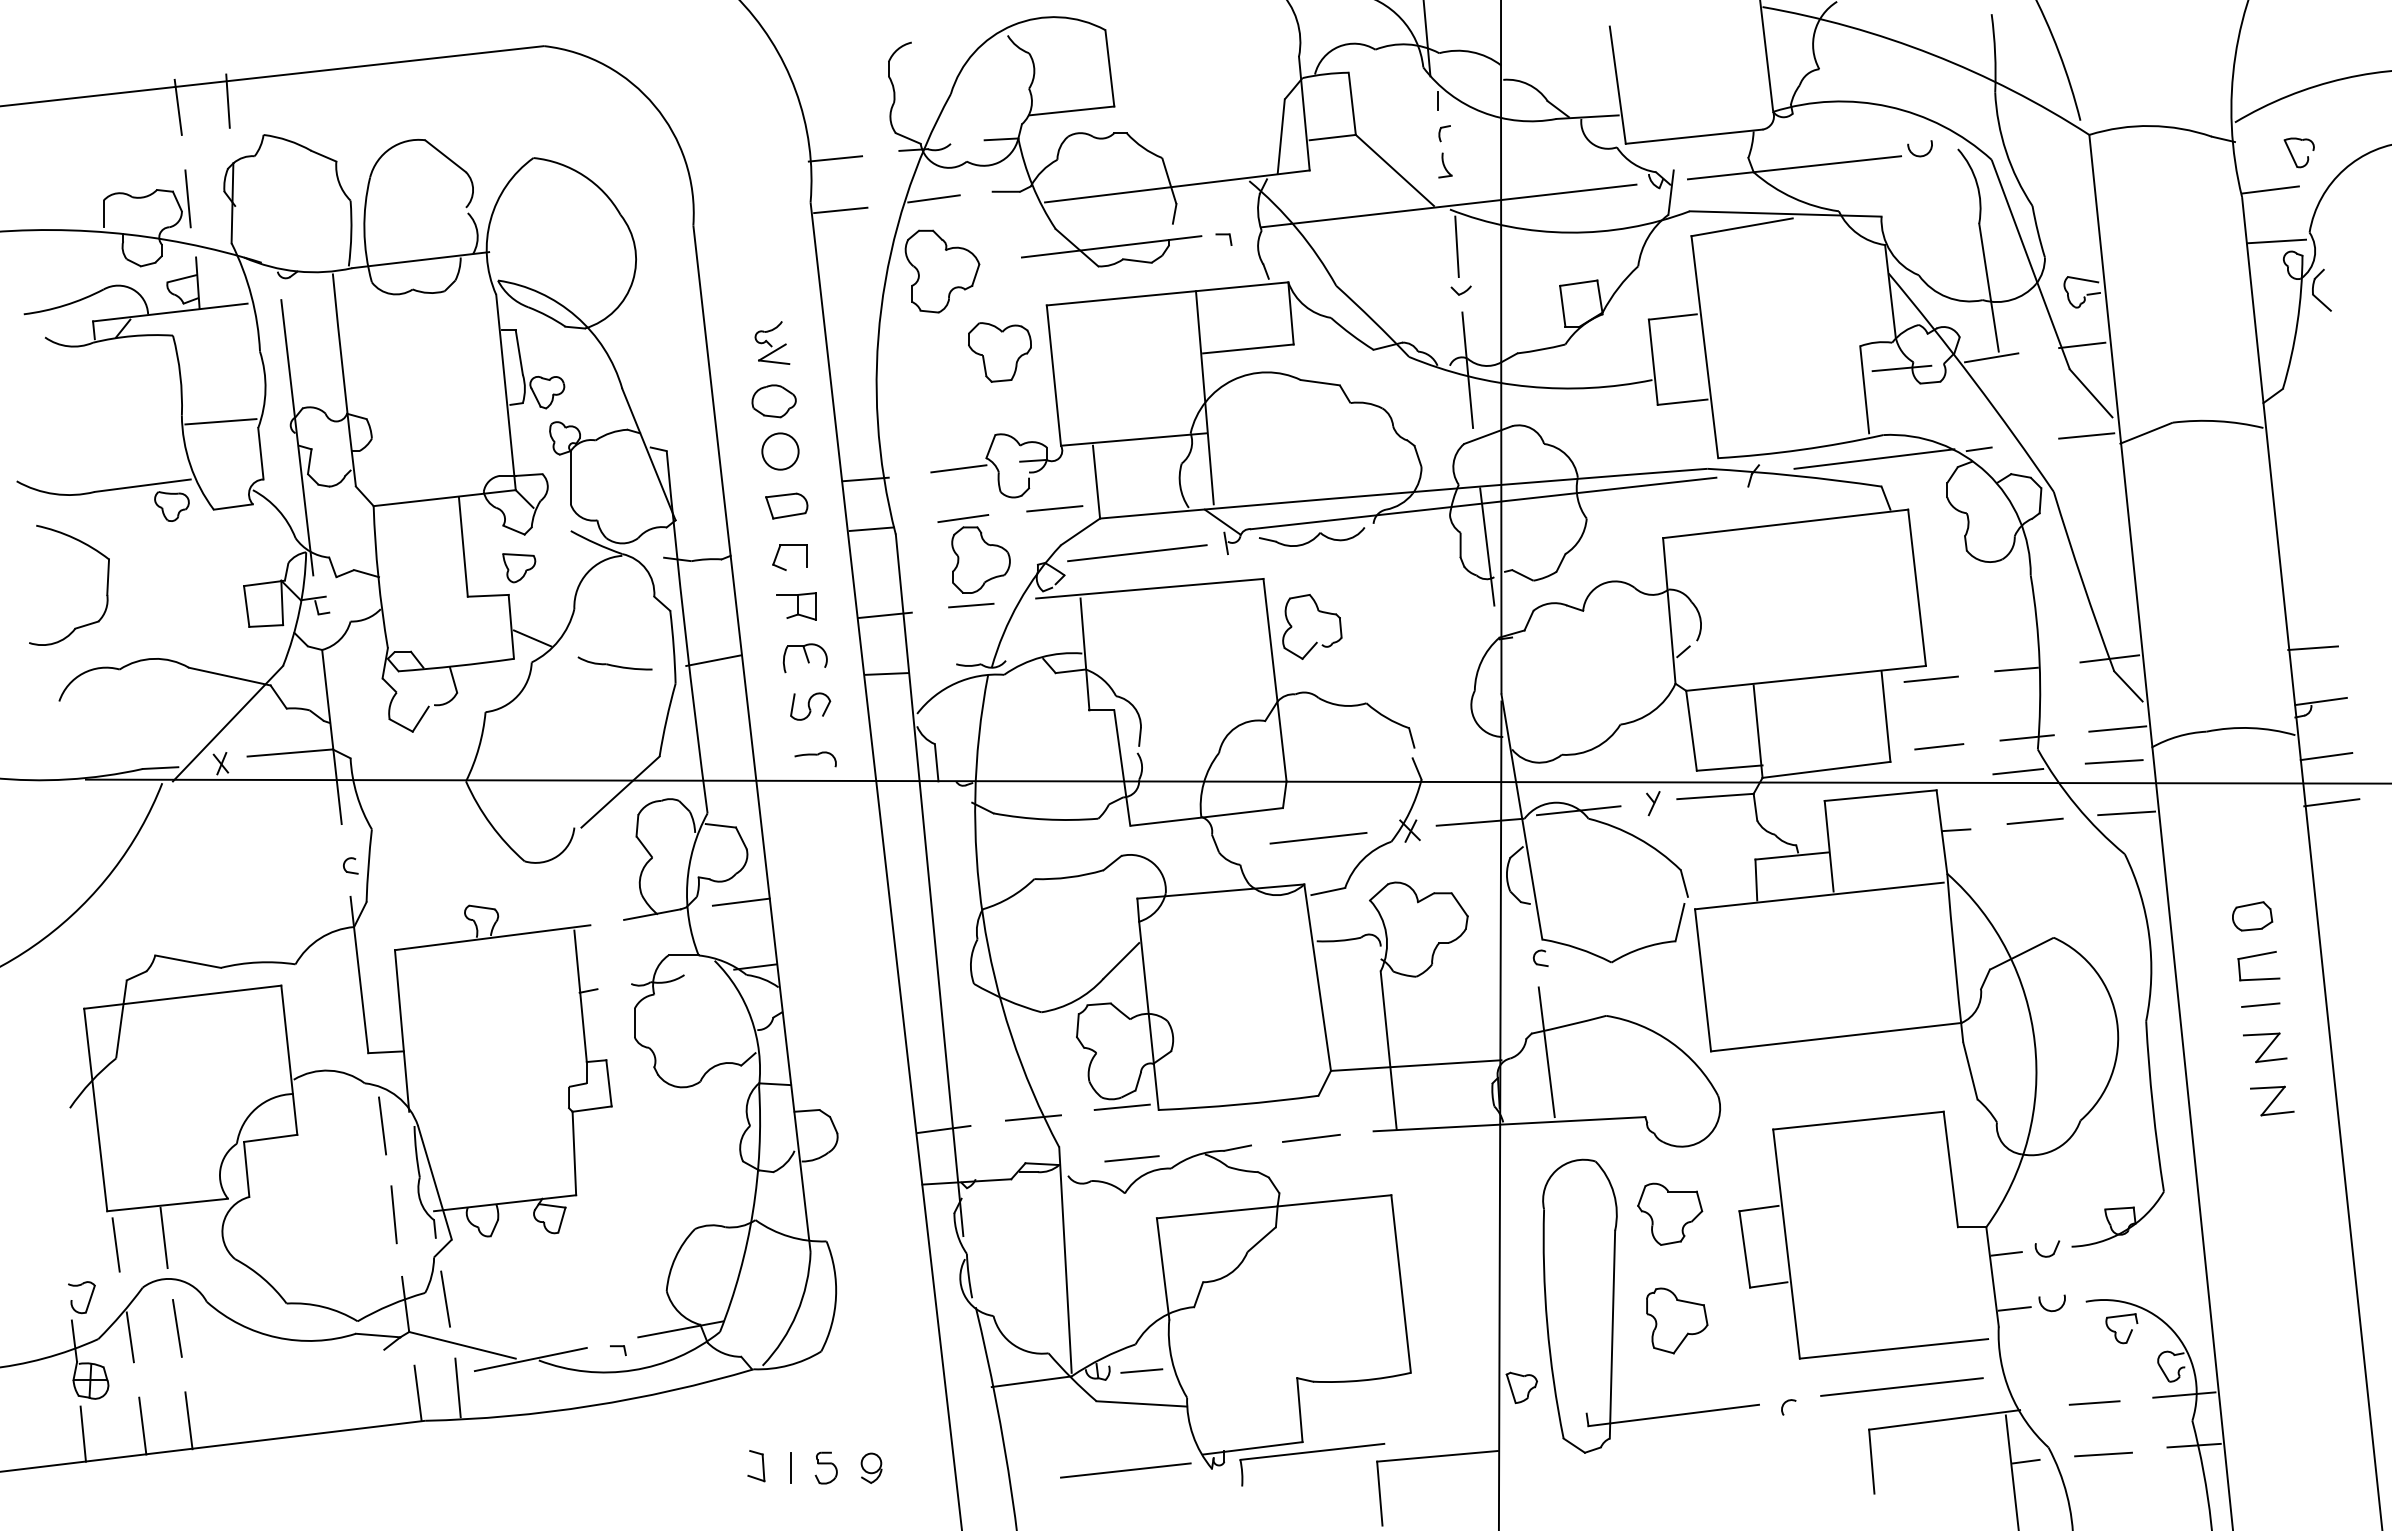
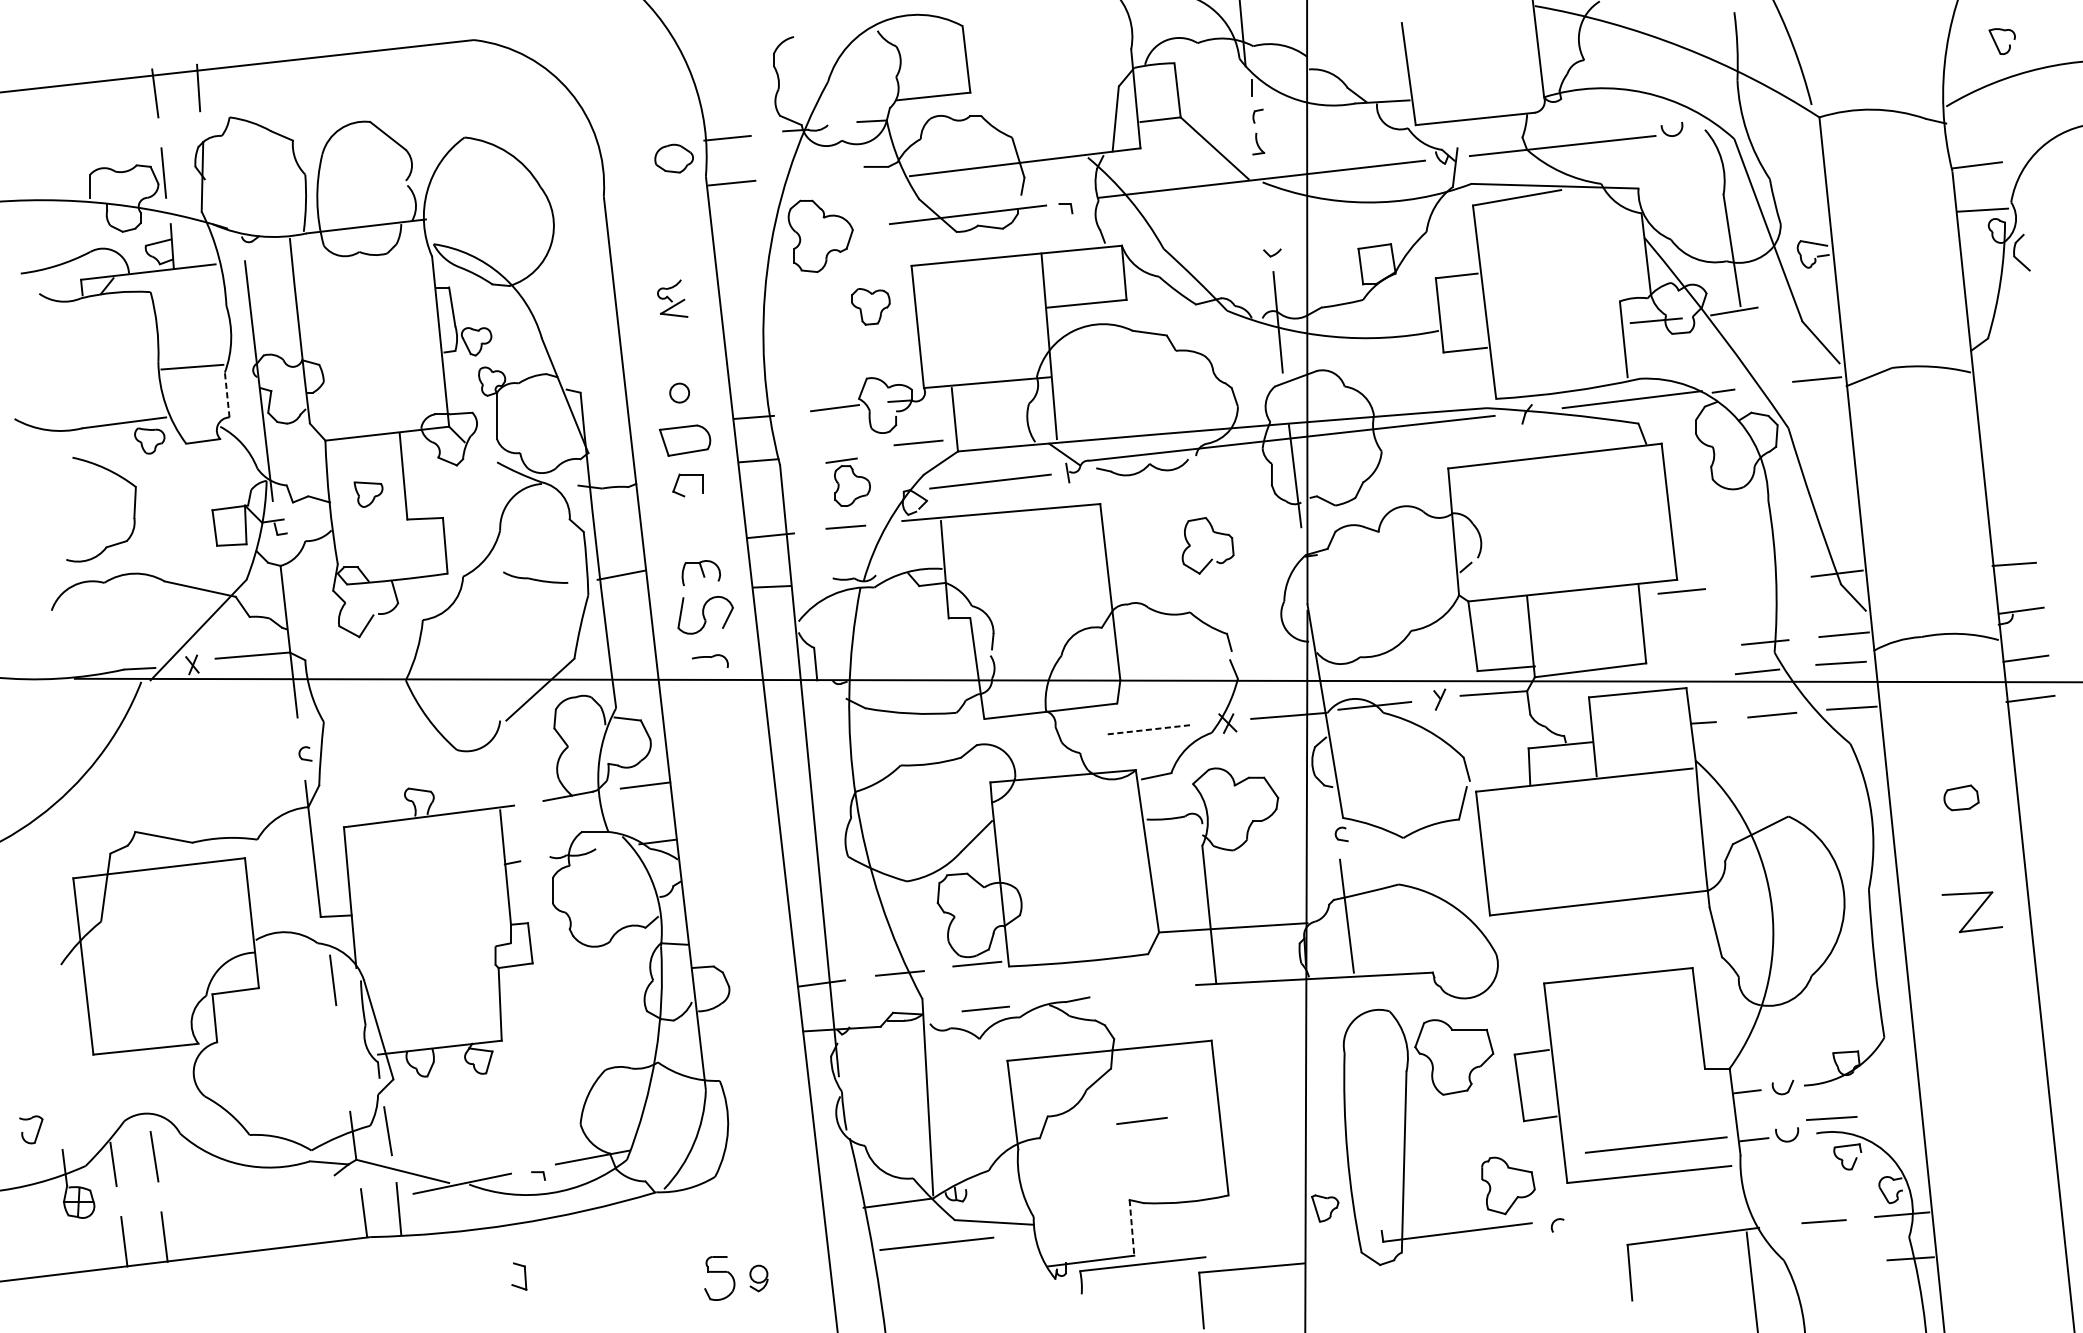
part: (2292, 154) -> (1996, 43), moved
line: (933, 198) -> (812, 172), removed
line: (1456, 246) -> (1268, 214), removed
line: (2082, 345) -> (1813, 300), removed
part: (999, 352) -> (870, 306), size x0.7
part: (773, 401) -> (673, 158), moved
circle: (780, 451) -> (679, 393), size x0.6
line: (260, 453) -> (226, 394), solid -> dashed
part: (786, 505) -> (684, 440), size x1.4
part: (973, 553) -> (847, 481), size x0.7
part: (519, 568) -> (368, 494), moved
part: (106, 584) -> (133, 508), moved
part: (796, 606) -> (693, 528), removed
line: (532, 638) -> (463, 555), removed
part: (1316, 641) -> (1211, 558), moved
line: (2016, 669) -> (1755, 582), removed
part: (810, 706) -> (705, 615), size x1.6
line: (1939, 746) -> (1688, 649), removed
line: (1318, 838) -> (1148, 730), solid -> dashed
part: (2258, 956) -> (1966, 832), removed
line: (2260, 1004) -> (1968, 874), removed
part: (2265, 1047) -> (1972, 912), size x1.6
part: (2272, 1100) -> (1978, 958), removed
line: (1311, 1137) -> (1142, 1120), moved
part: (1670, 1213) -> (1454, 1056), size x1.4
line: (393, 1214) -> (342, 1057), removed
line: (163, 1237) -> (142, 1077), removed
line: (115, 1244) -> (100, 1083), removed
part: (89, 1298) -> (37, 1130), moved
part: (1677, 1320) -> (1508, 1185), moved
line: (1141, 1370) -> (994, 1193), removed
line: (1901, 1386) -> (1655, 1144), moved
line: (1299, 1410) -> (1131, 1228), solid -> dashed
line: (82, 1433) -> (71, 1248), removed
line: (2103, 1454) -> (1831, 1118), moved
line: (2025, 1461) -> (1763, 1272), removed
part: (756, 1466) -> (519, 1276), moved
line: (791, 1467) -> (689, 1277), removed
part: (825, 1467) -> (718, 1277), size x1.6
line: (1125, 1470) -> (936, 1243), moved

